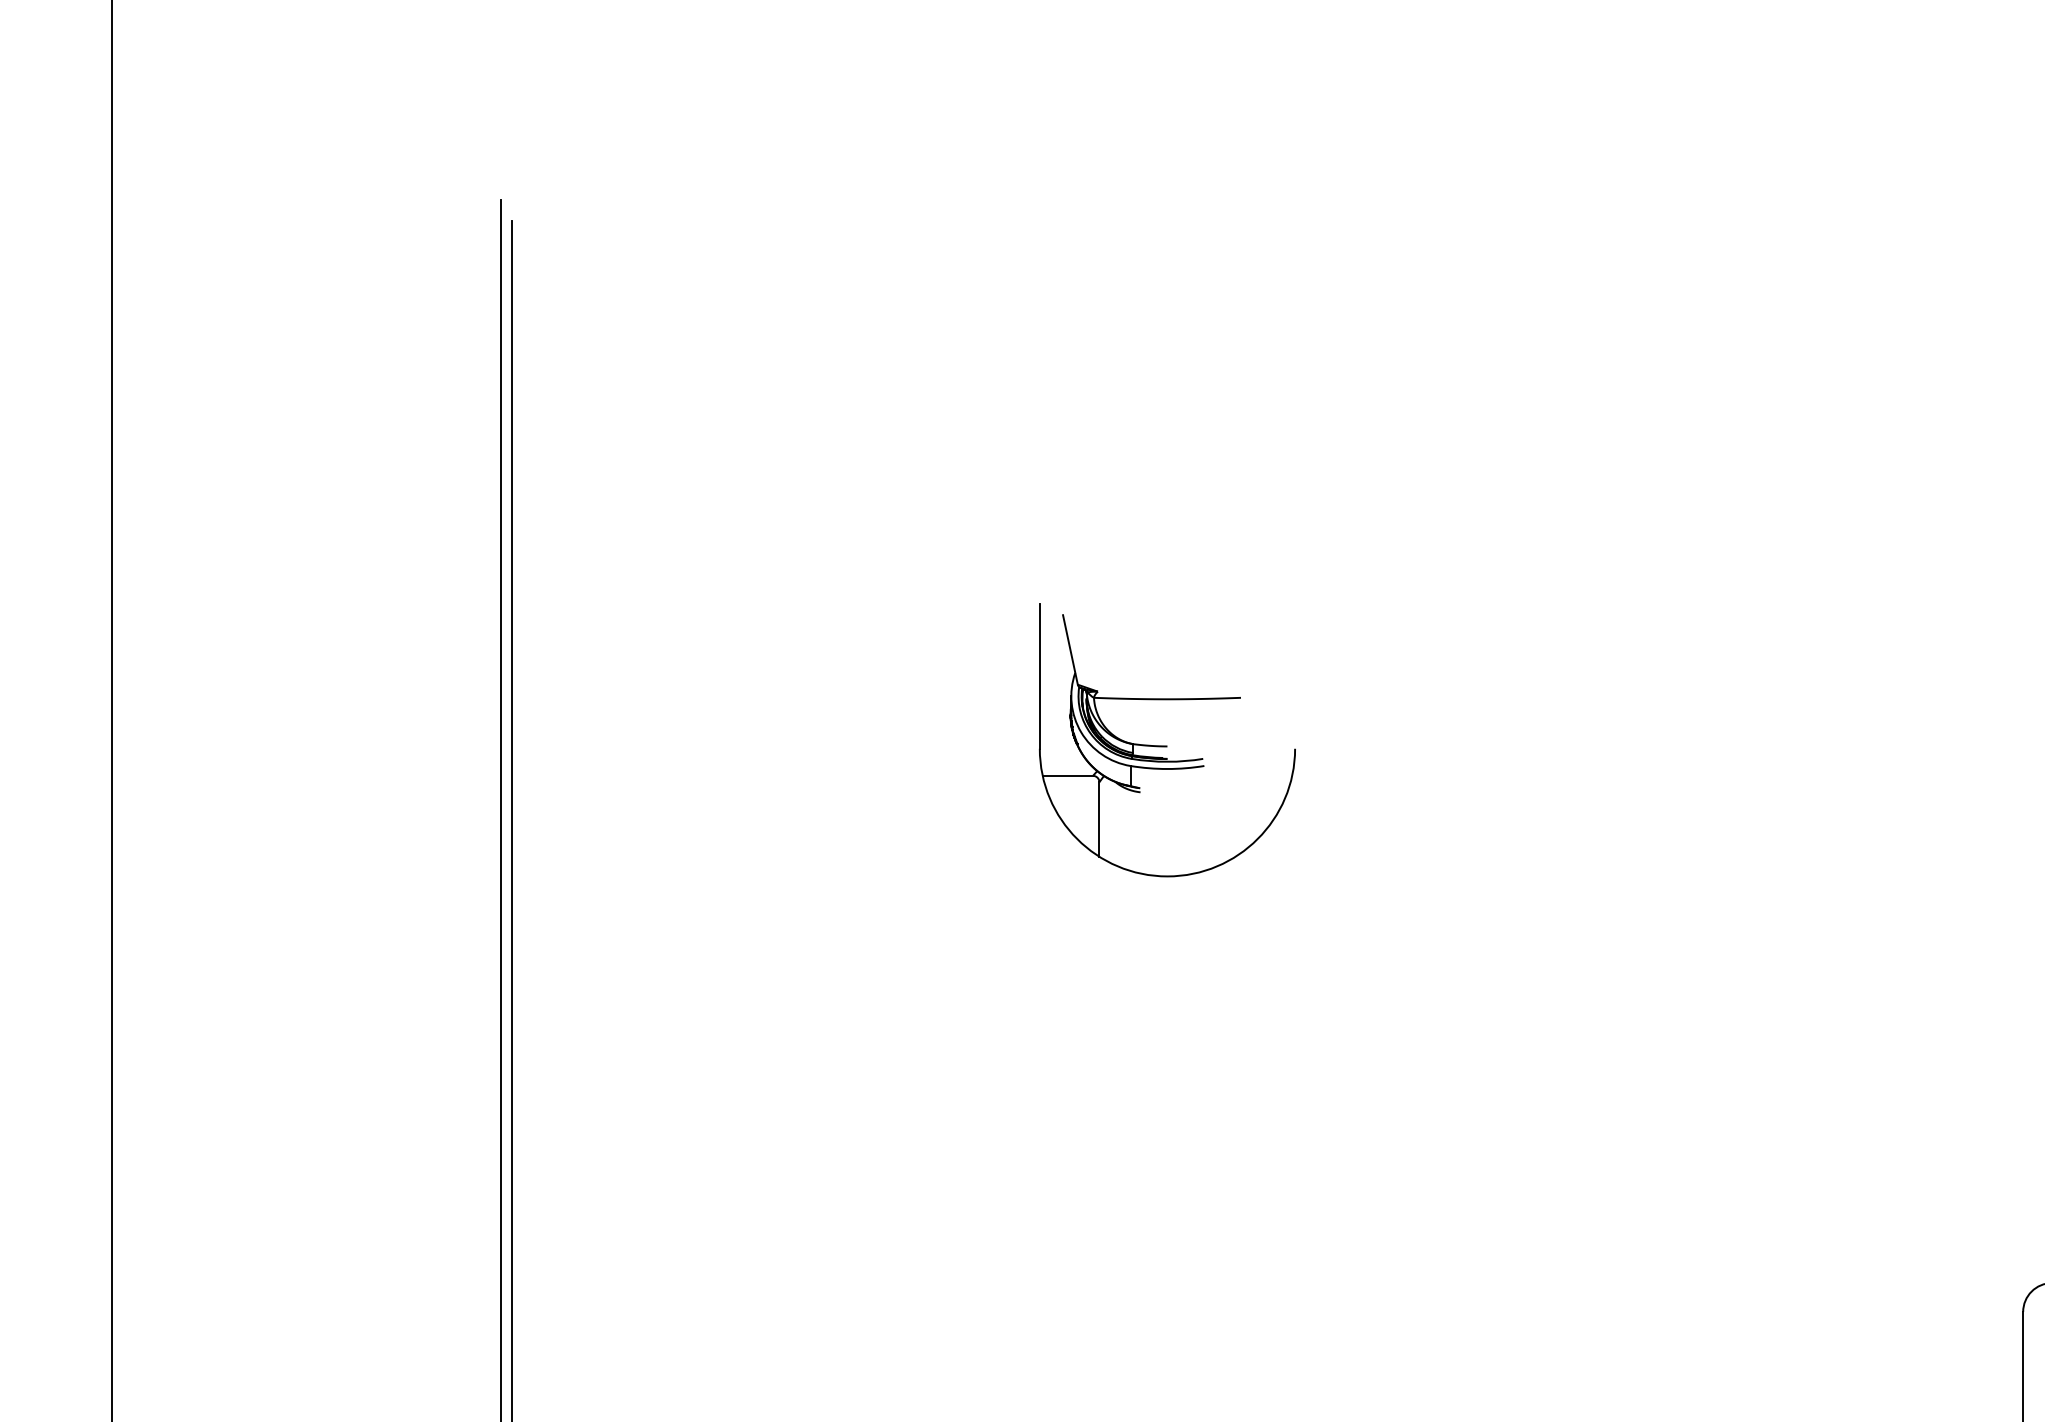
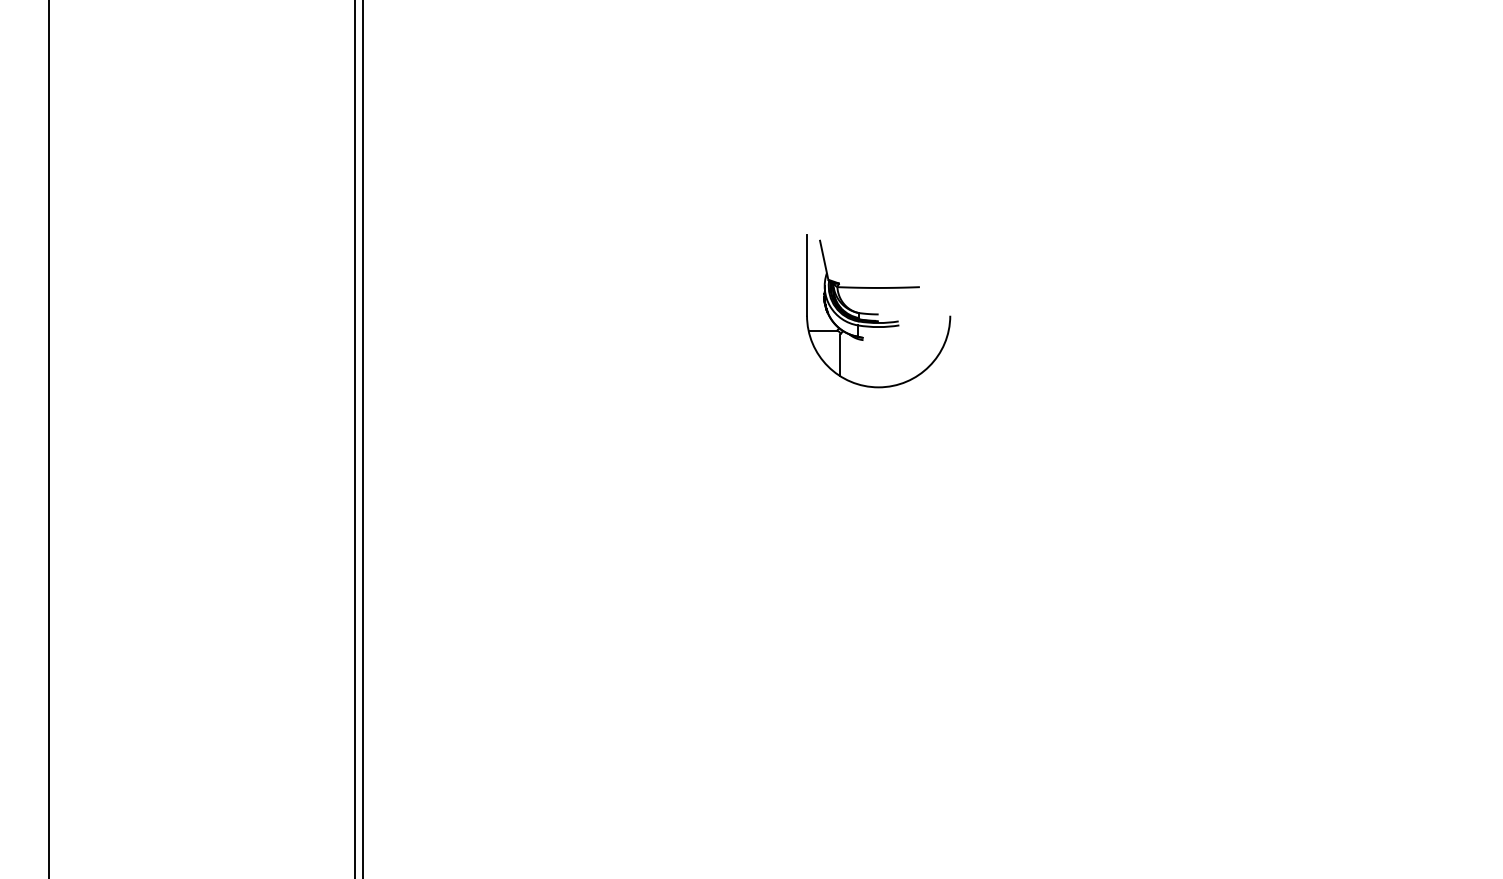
part: (1167, 740) -> (878, 311), size x0.71

